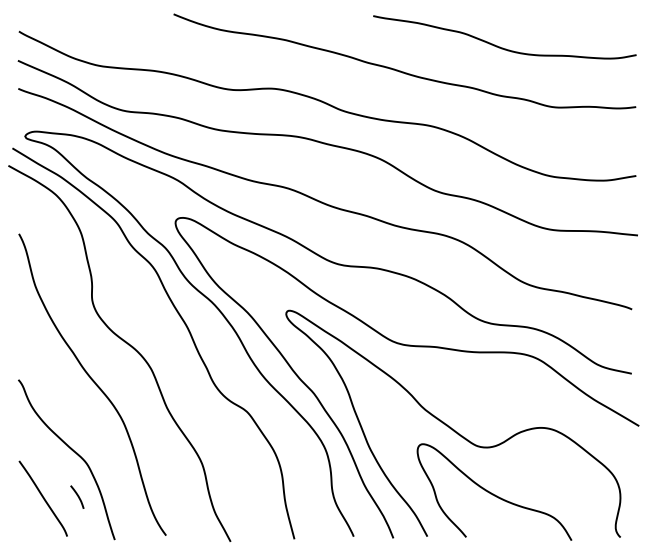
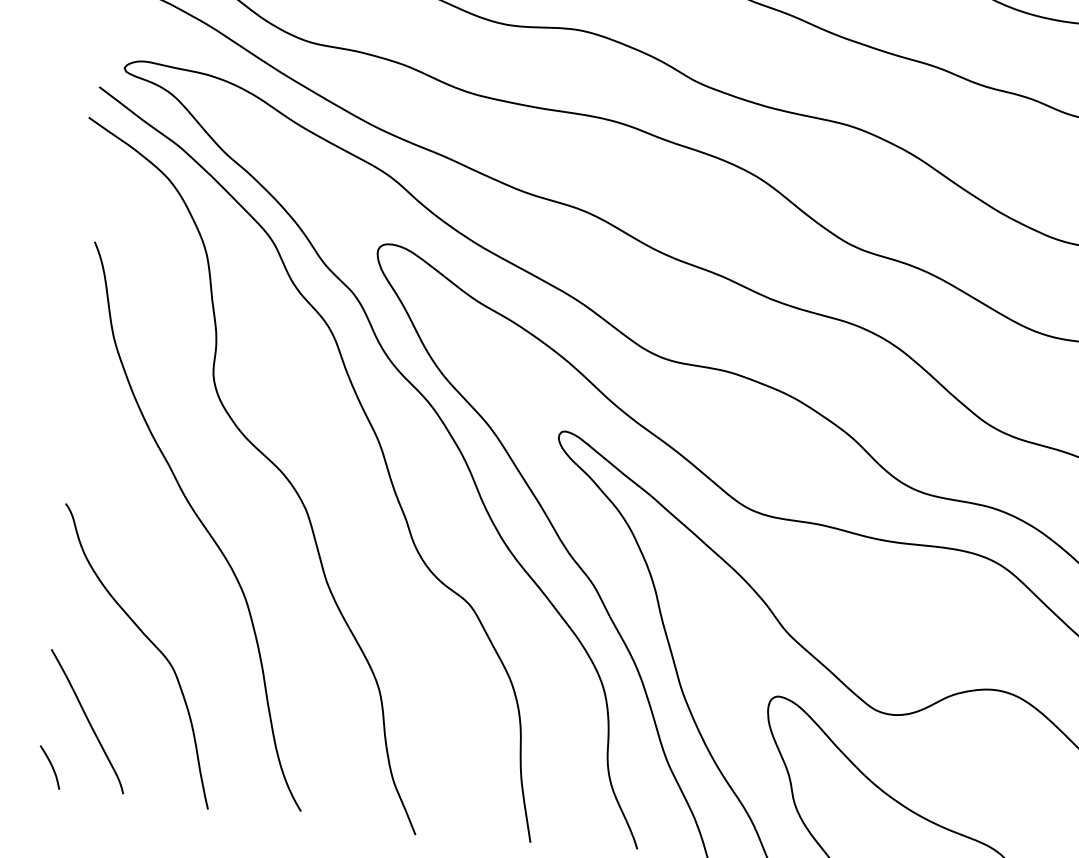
curve: (77, 496) -> (50, 766), moved

